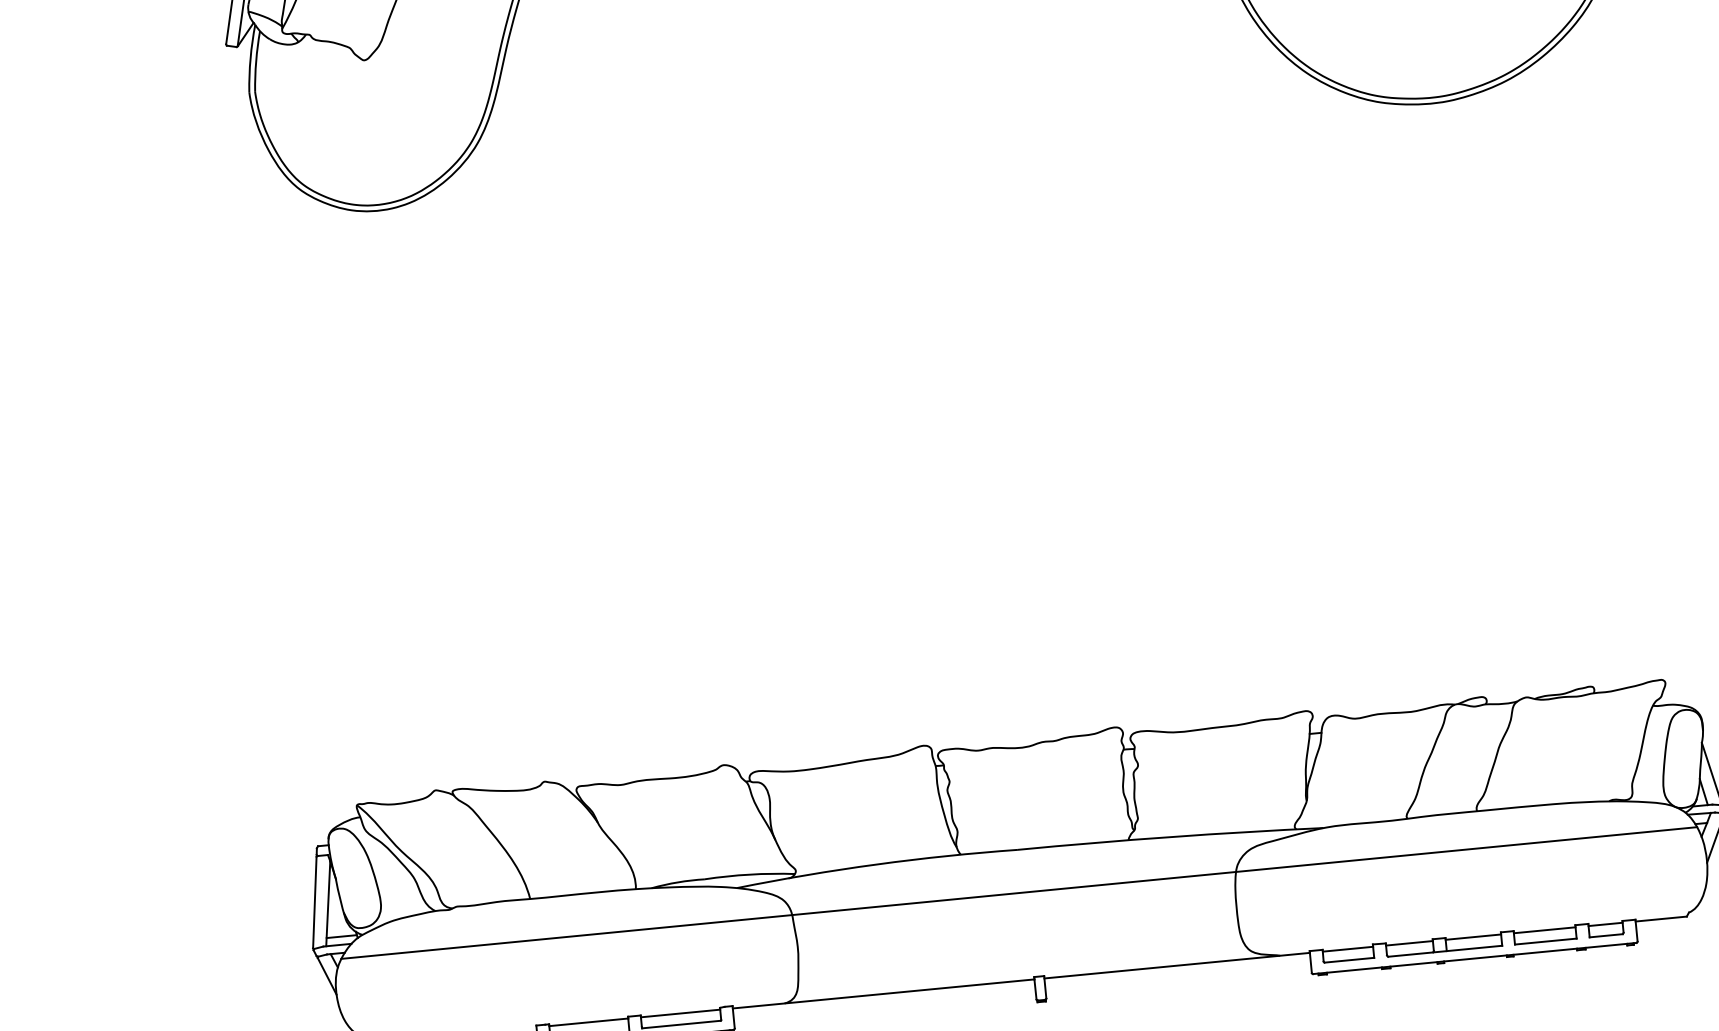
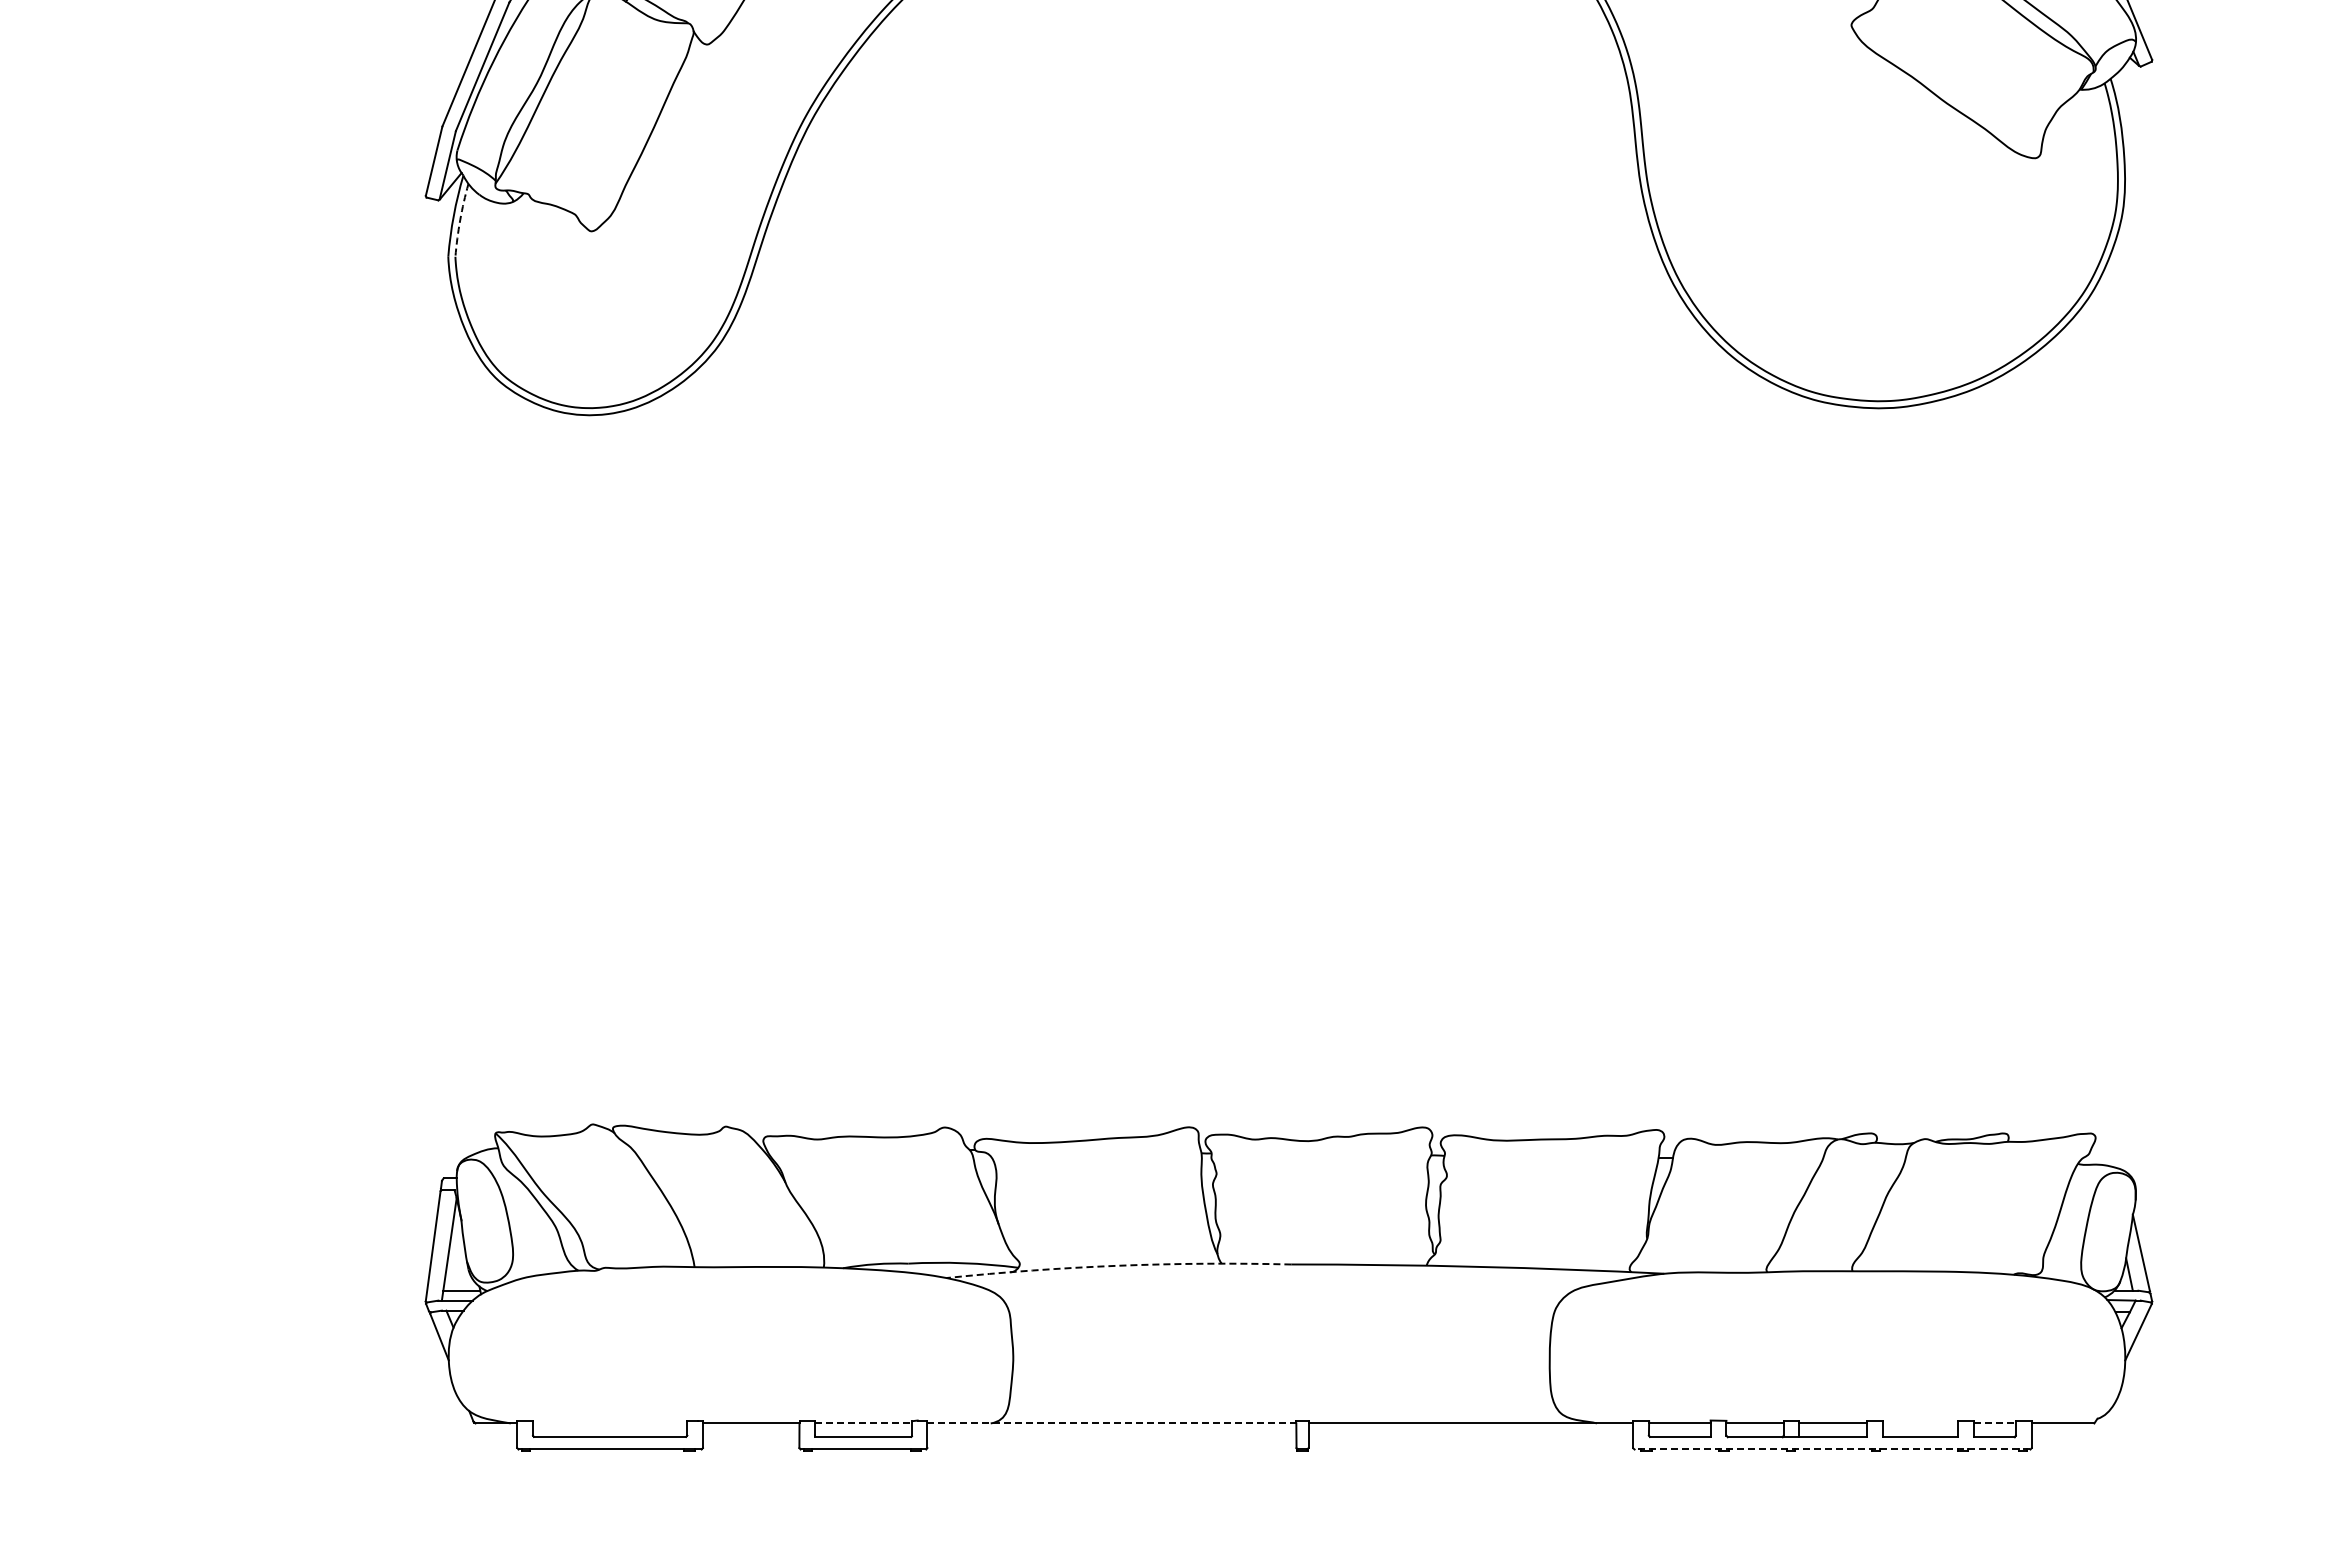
arc: (256, 61) -> (460, 220), solid -> dashed
arc: (876, 864) -> (1118, 1265), solid -> dashed
line: (1018, 892) -> (1287, 1316), removed
line: (1606, 924) -> (1995, 1423), solid -> dashed
line: (1544, 930) -> (1920, 1423), removed
line: (1474, 958) -> (1832, 1449), solid -> dashed
line: (884, 993) -> (1112, 1423), solid -> dashed
line: (681, 1013) -> (864, 1423), solid -> dashed

